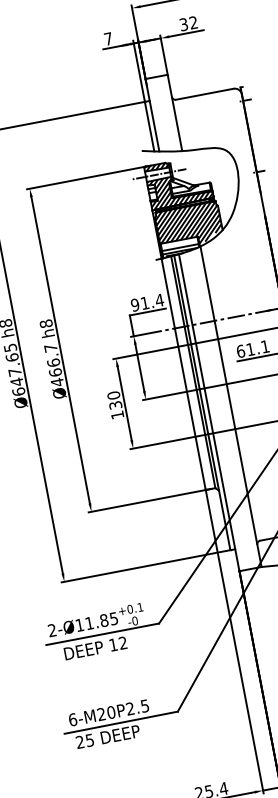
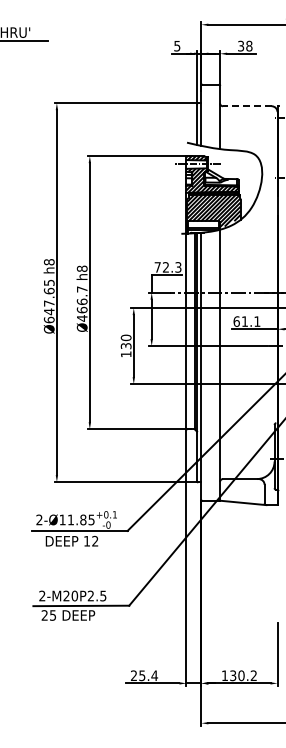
text: (193, 23) -> (249, 46), 32 -> 38
text: (108, 39) -> (177, 46), 7 -> 5
line: (203, 94) -> (246, 106), solid -> dashed
text: (146, 302) -> (167, 267), 91.4 -> 72.3
text: (72, 719) -> (42, 595), 6-M20P2.5 -> 2-M20P2.5

